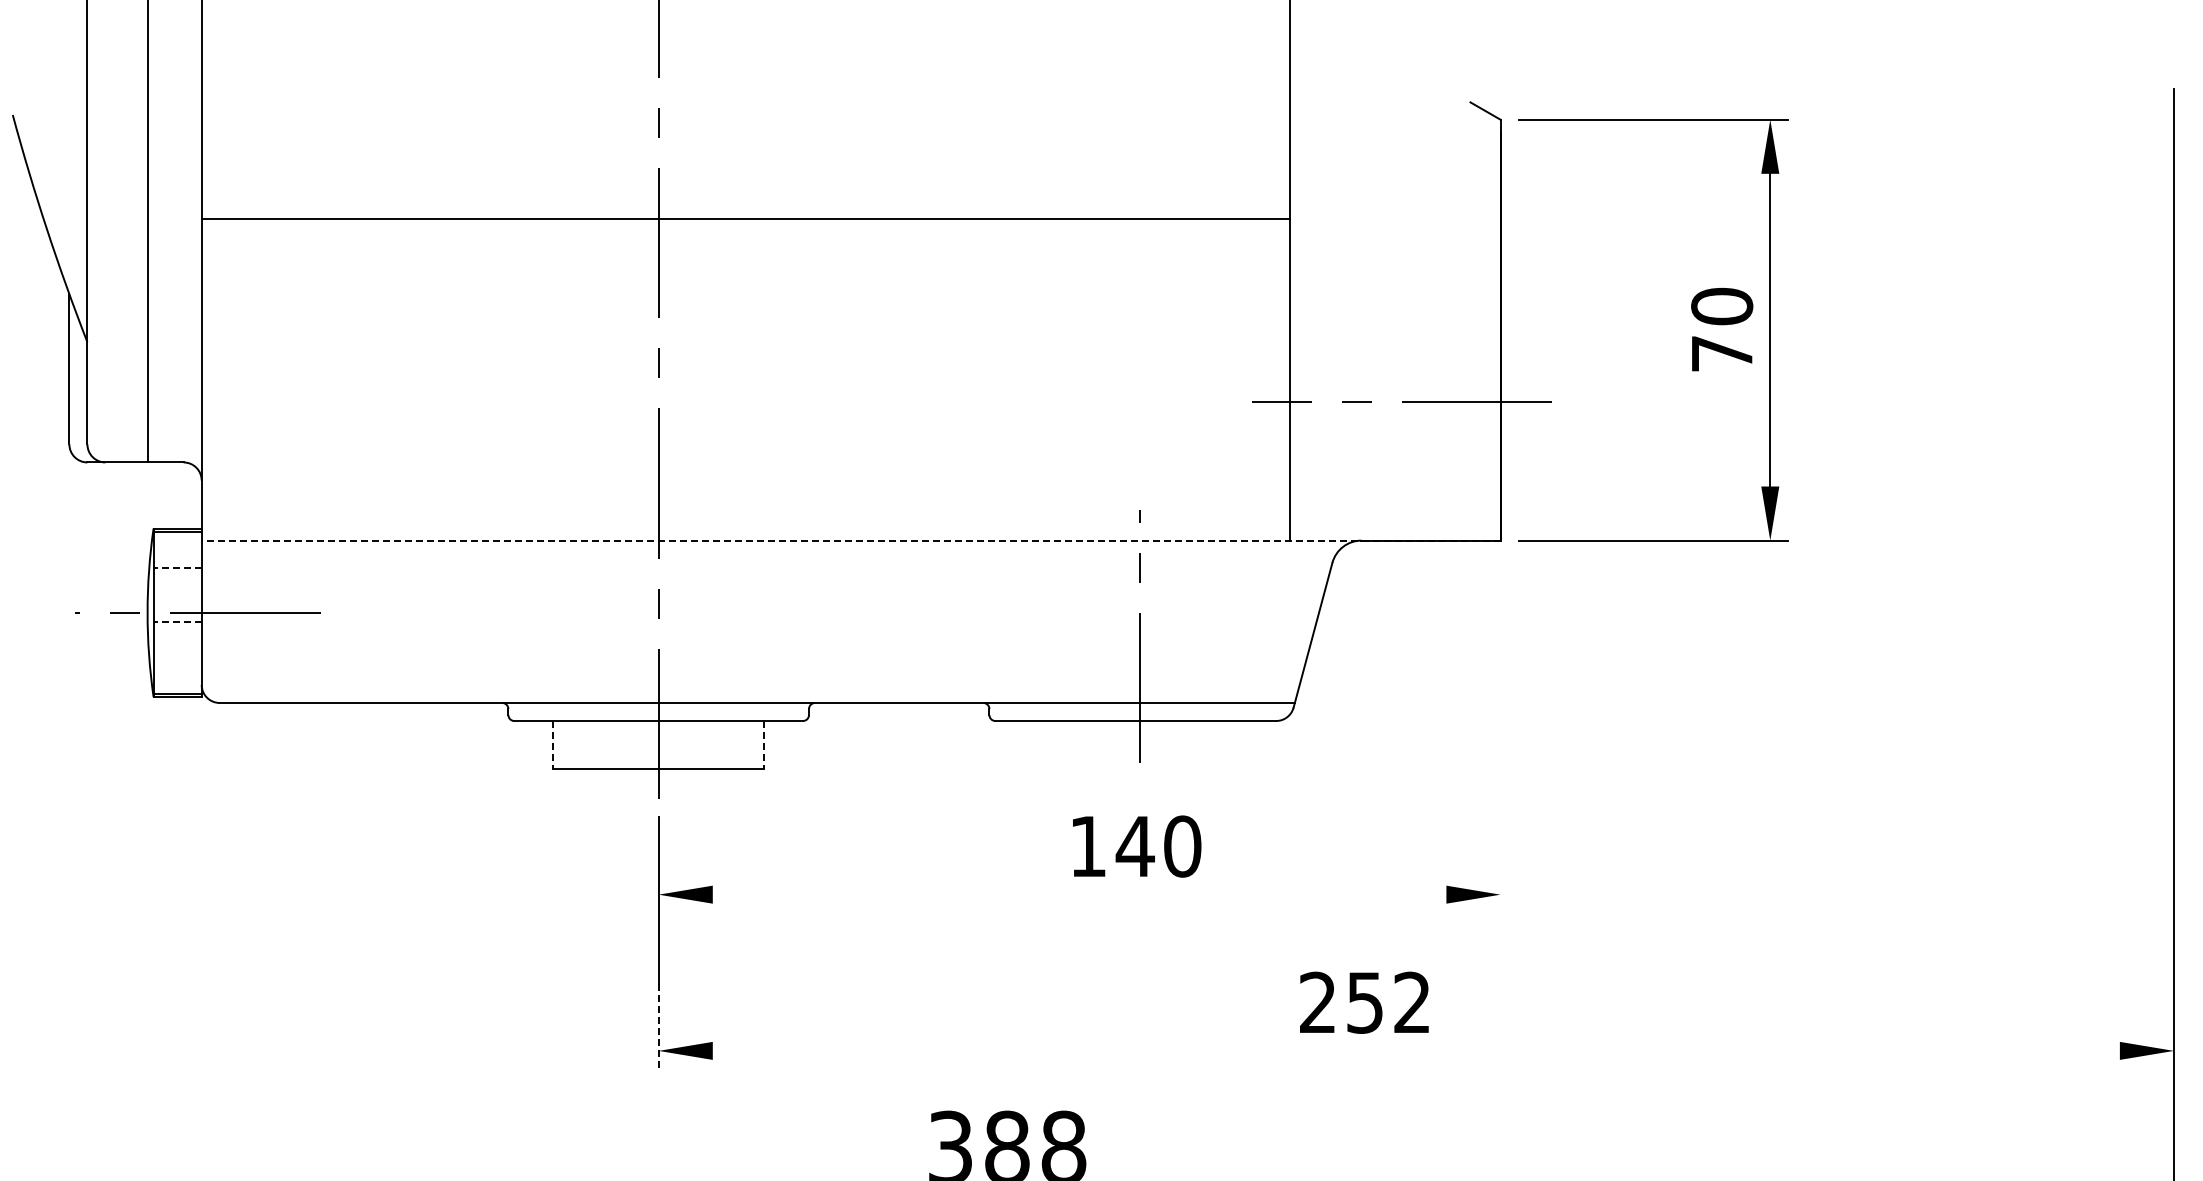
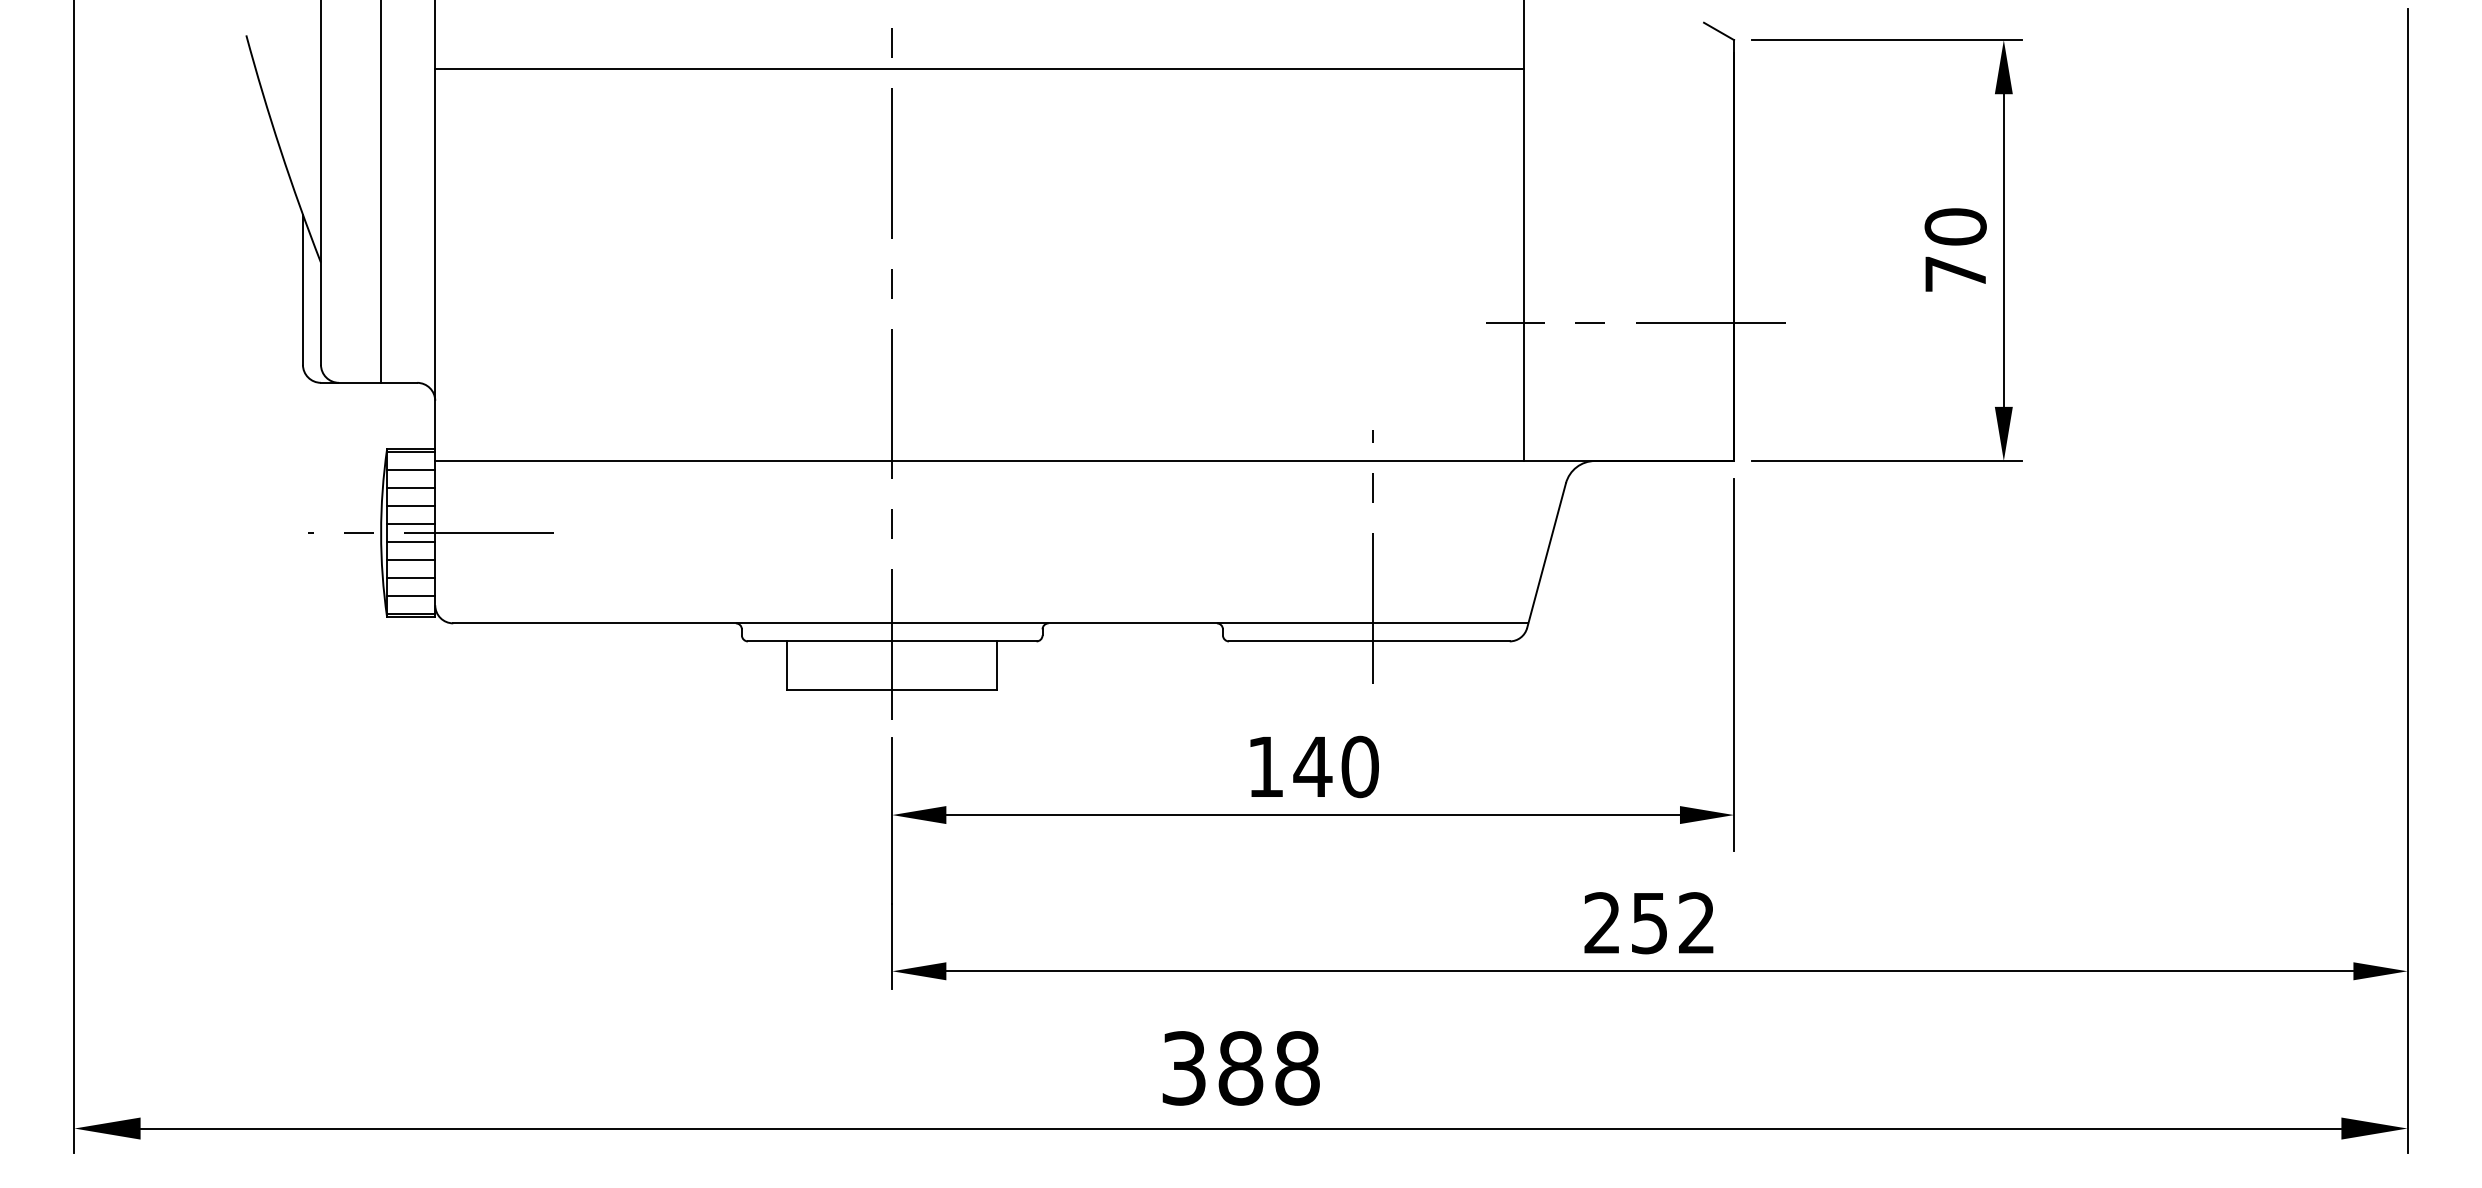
line: (745, 219) -> (979, 68), moved
line: (850, 541) -> (1084, 461), dashed -> solid
line: (177, 550) -> (411, 470), added
line: (176, 568) -> (410, 488), dashed -> solid
line: (177, 586) -> (411, 506), added
line: (177, 604) -> (411, 524), added
line: (176, 622) -> (410, 542), dashed -> solid
line: (177, 640) -> (411, 560), added
line: (177, 658) -> (411, 578), added
line: (177, 676) -> (411, 596), added
line: (1500, 744) -> (1734, 664), added
line: (553, 745) -> (787, 665), dashed -> solid
line: (763, 745) -> (997, 665), dashed -> solid
text: (1136, 846) -> (1314, 766), moved
line: (1078, 895) -> (1312, 815), added
text: (1363, 1003) -> (1648, 923), moved
line: (658, 1026) -> (892, 946), dashed -> solid
line: (1415, 1051) -> (1649, 971), added

